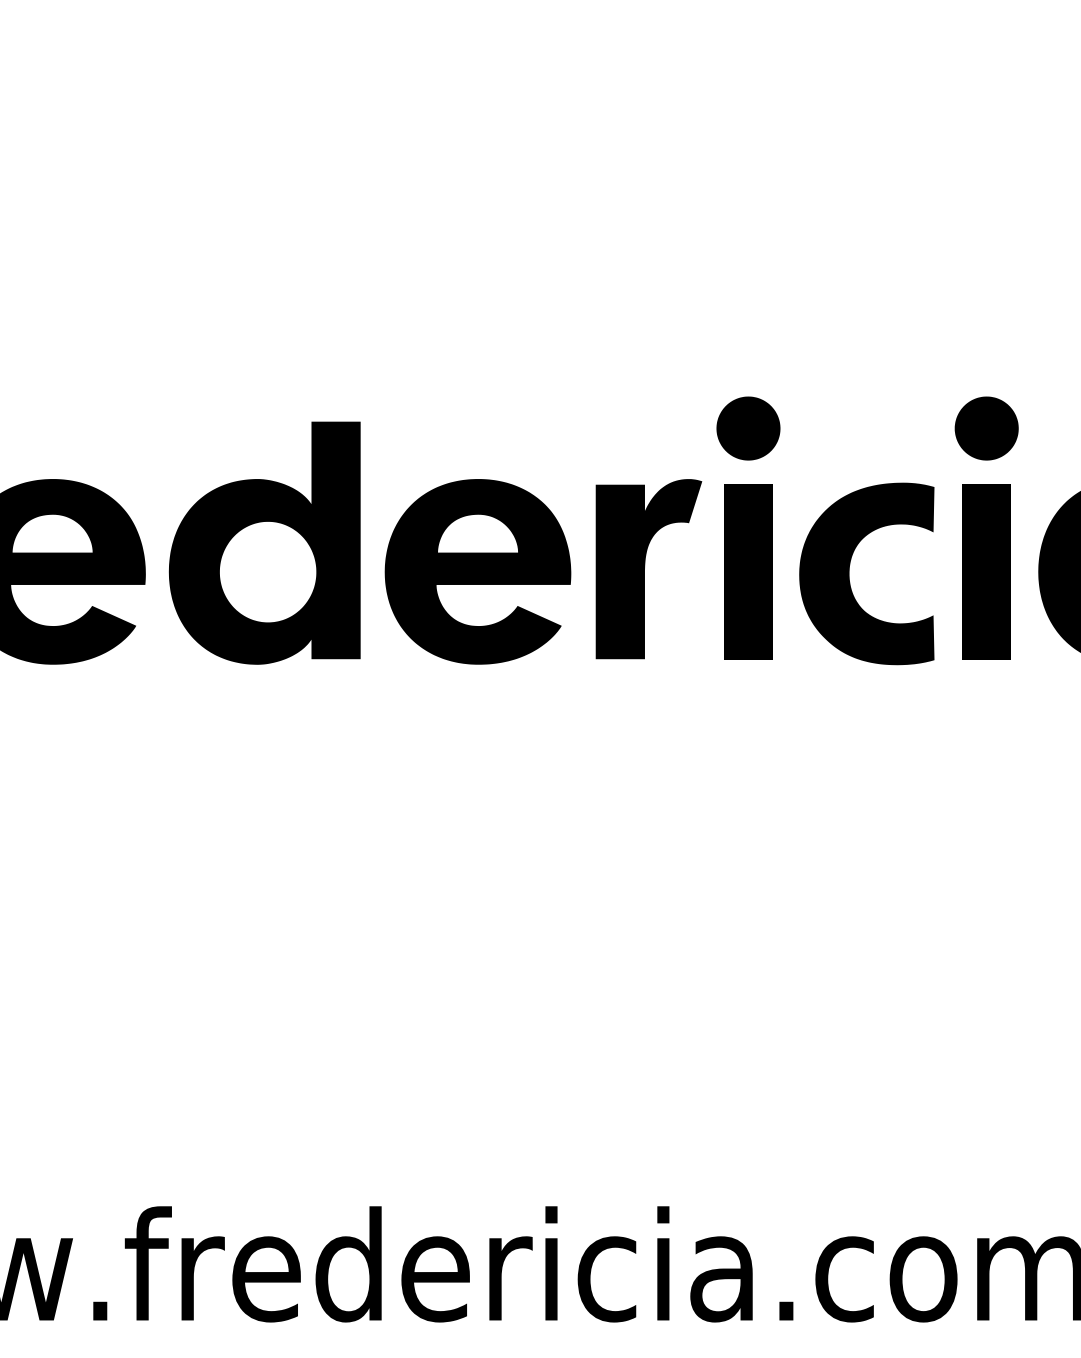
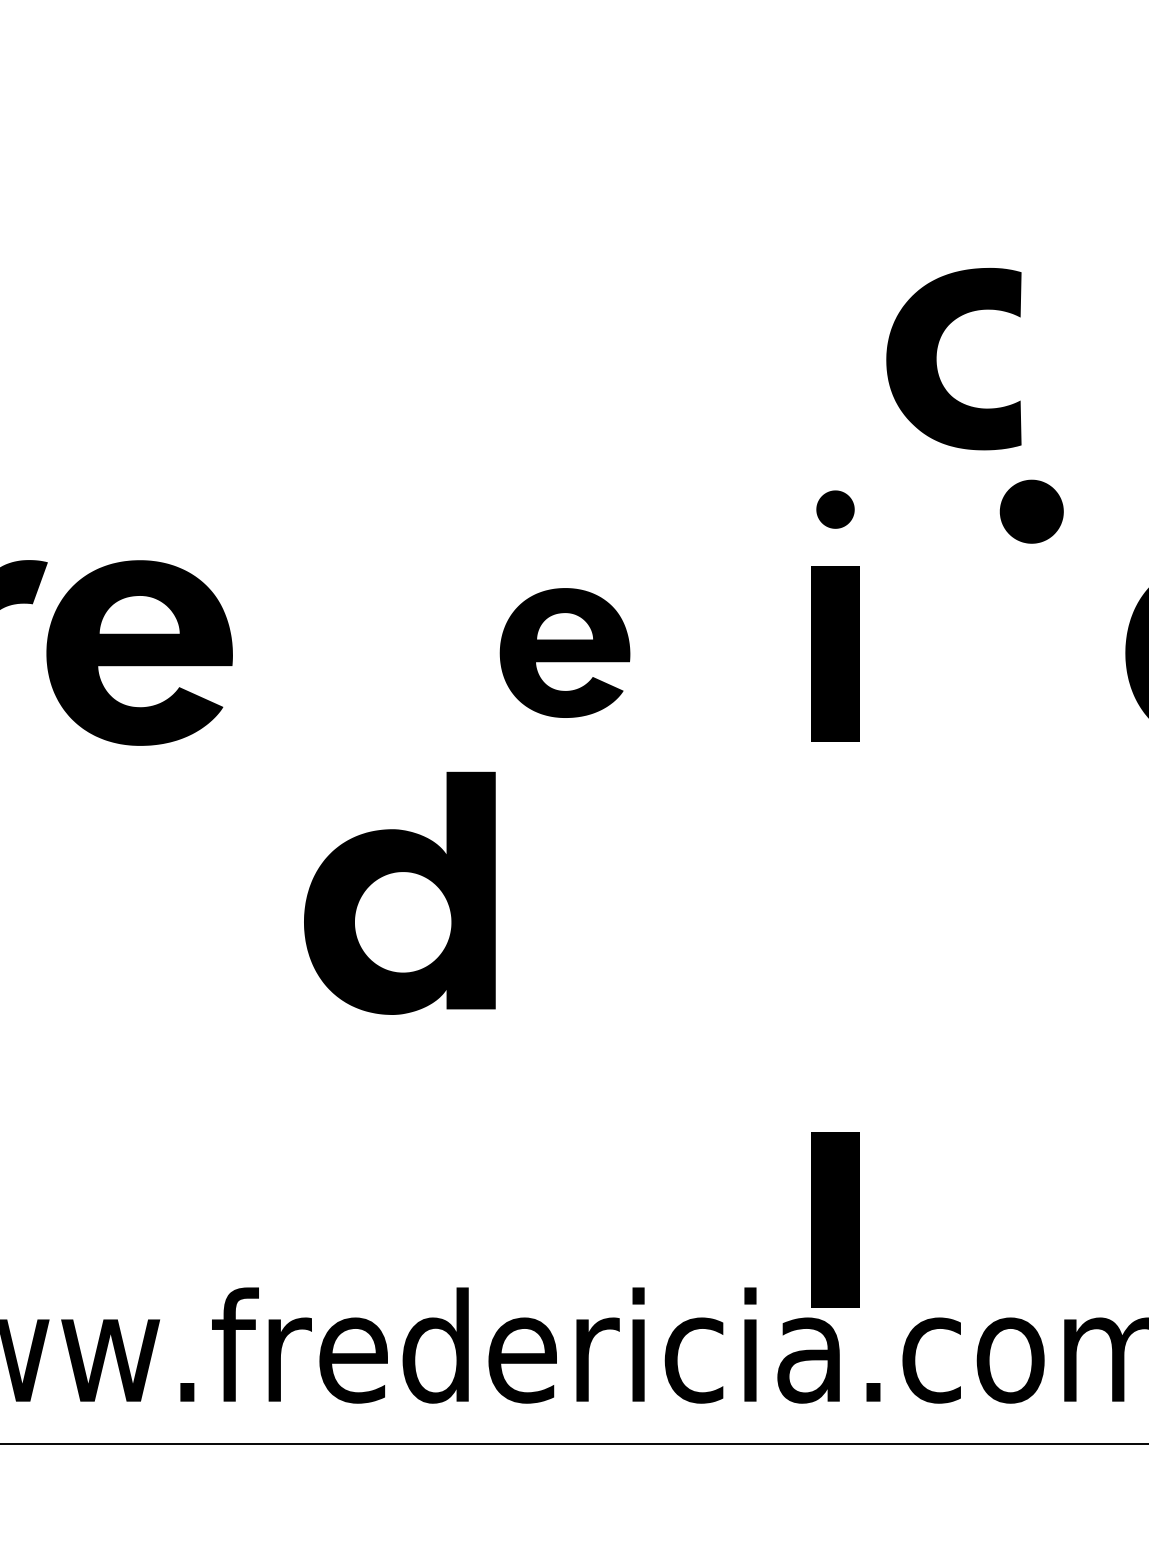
part: (748, 428) -> (835, 509), size x0.6
part: (986, 428) -> (1031, 511), moved
part: (264, 542) -> (399, 892), moved
fill: (648, 569) -> (735, 650), removed
part: (477, 571) -> (564, 652), size x0.7
fill: (986, 572) -> (1073, 653), removed
part: (849, 574) -> (936, 359), moved
part: (748, 1138) -> (835, 1219), added

